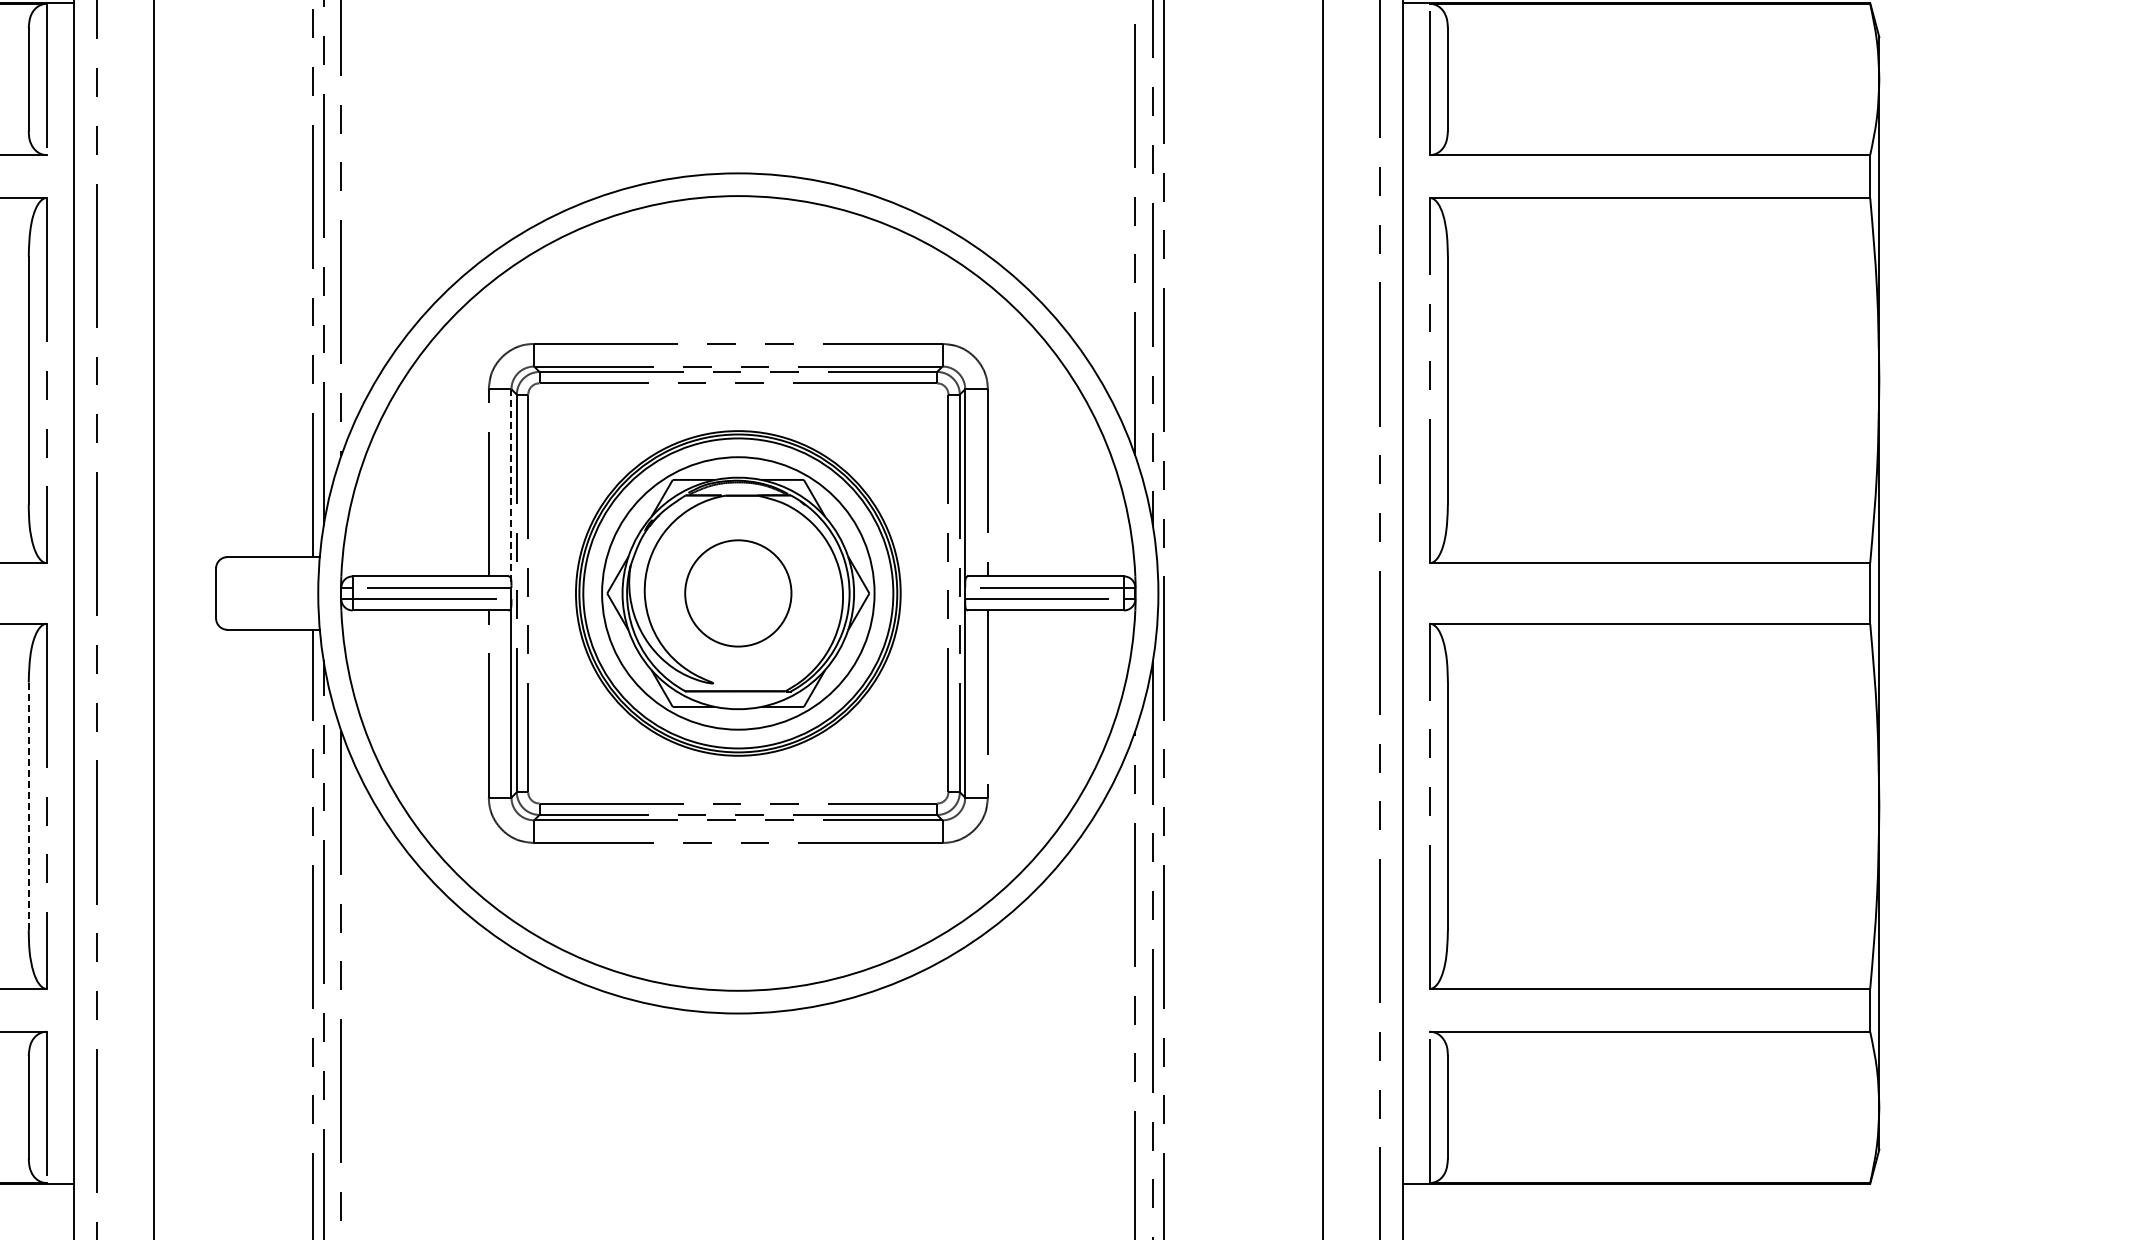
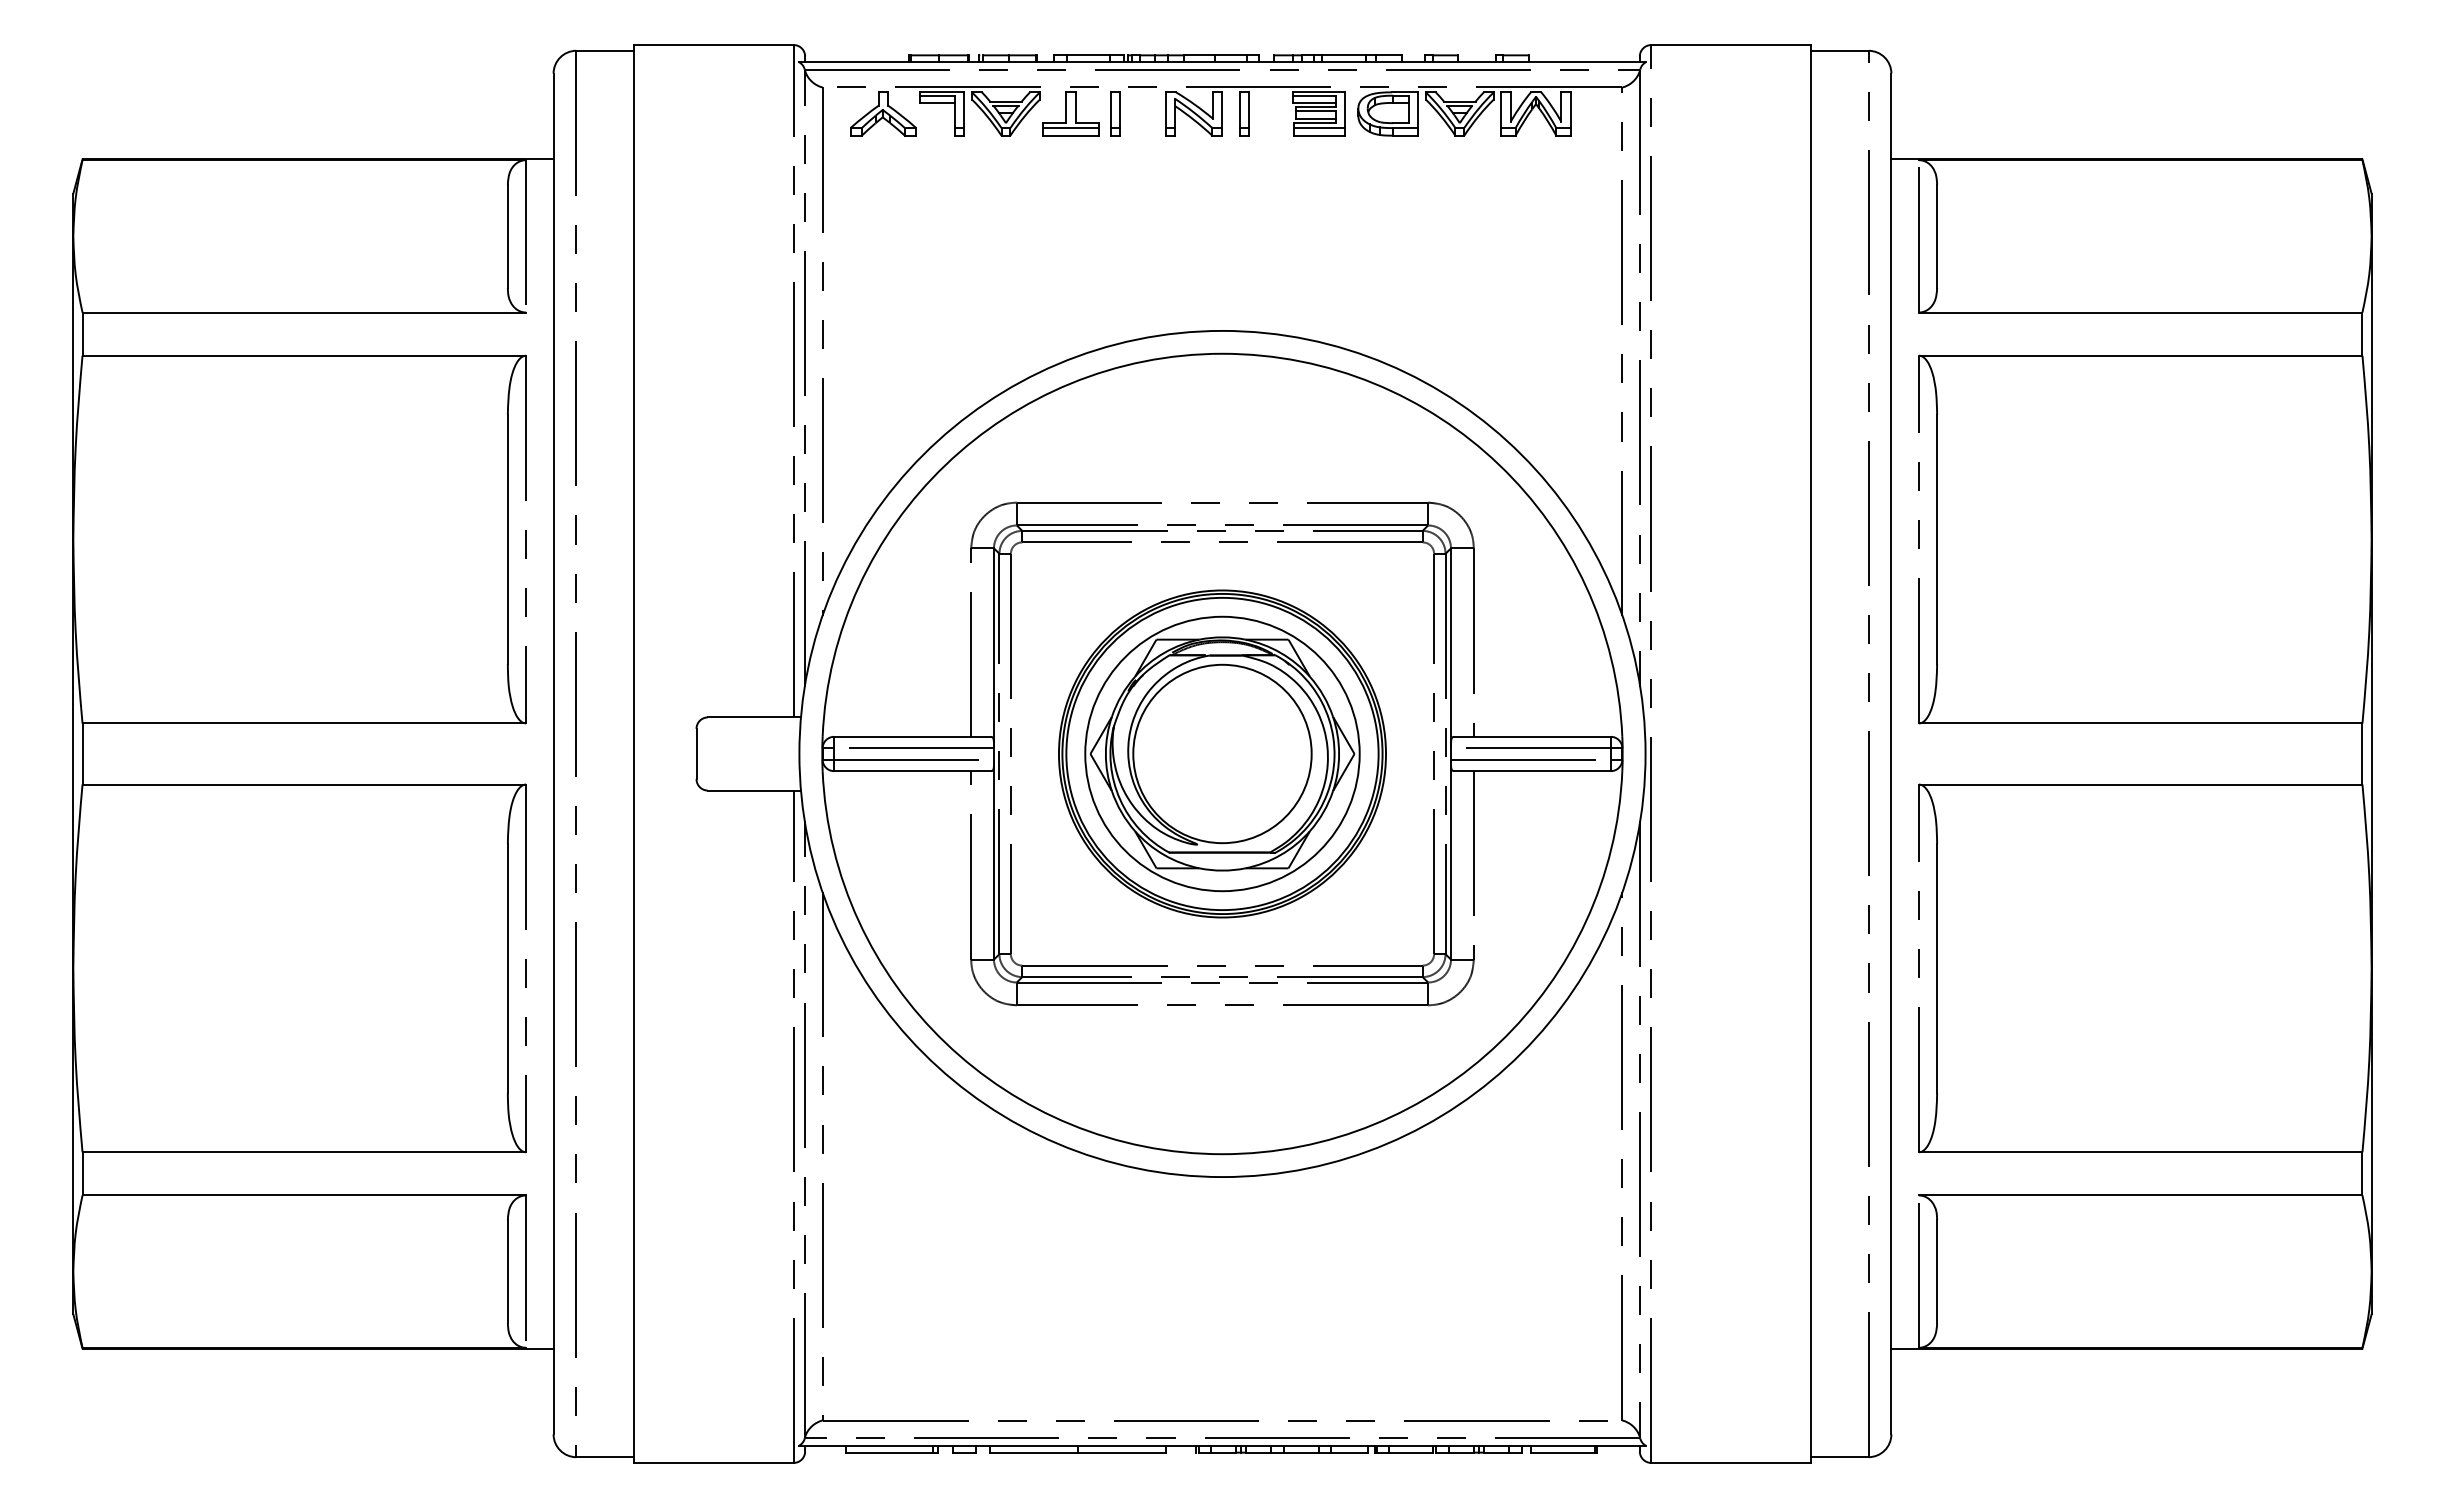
line: (511, 487) -> (994, 647), dashed -> solid
circle: (738, 592) -> (1222, 753), size x1.67
line: (28, 806) -> (507, 968), dashed -> solid

